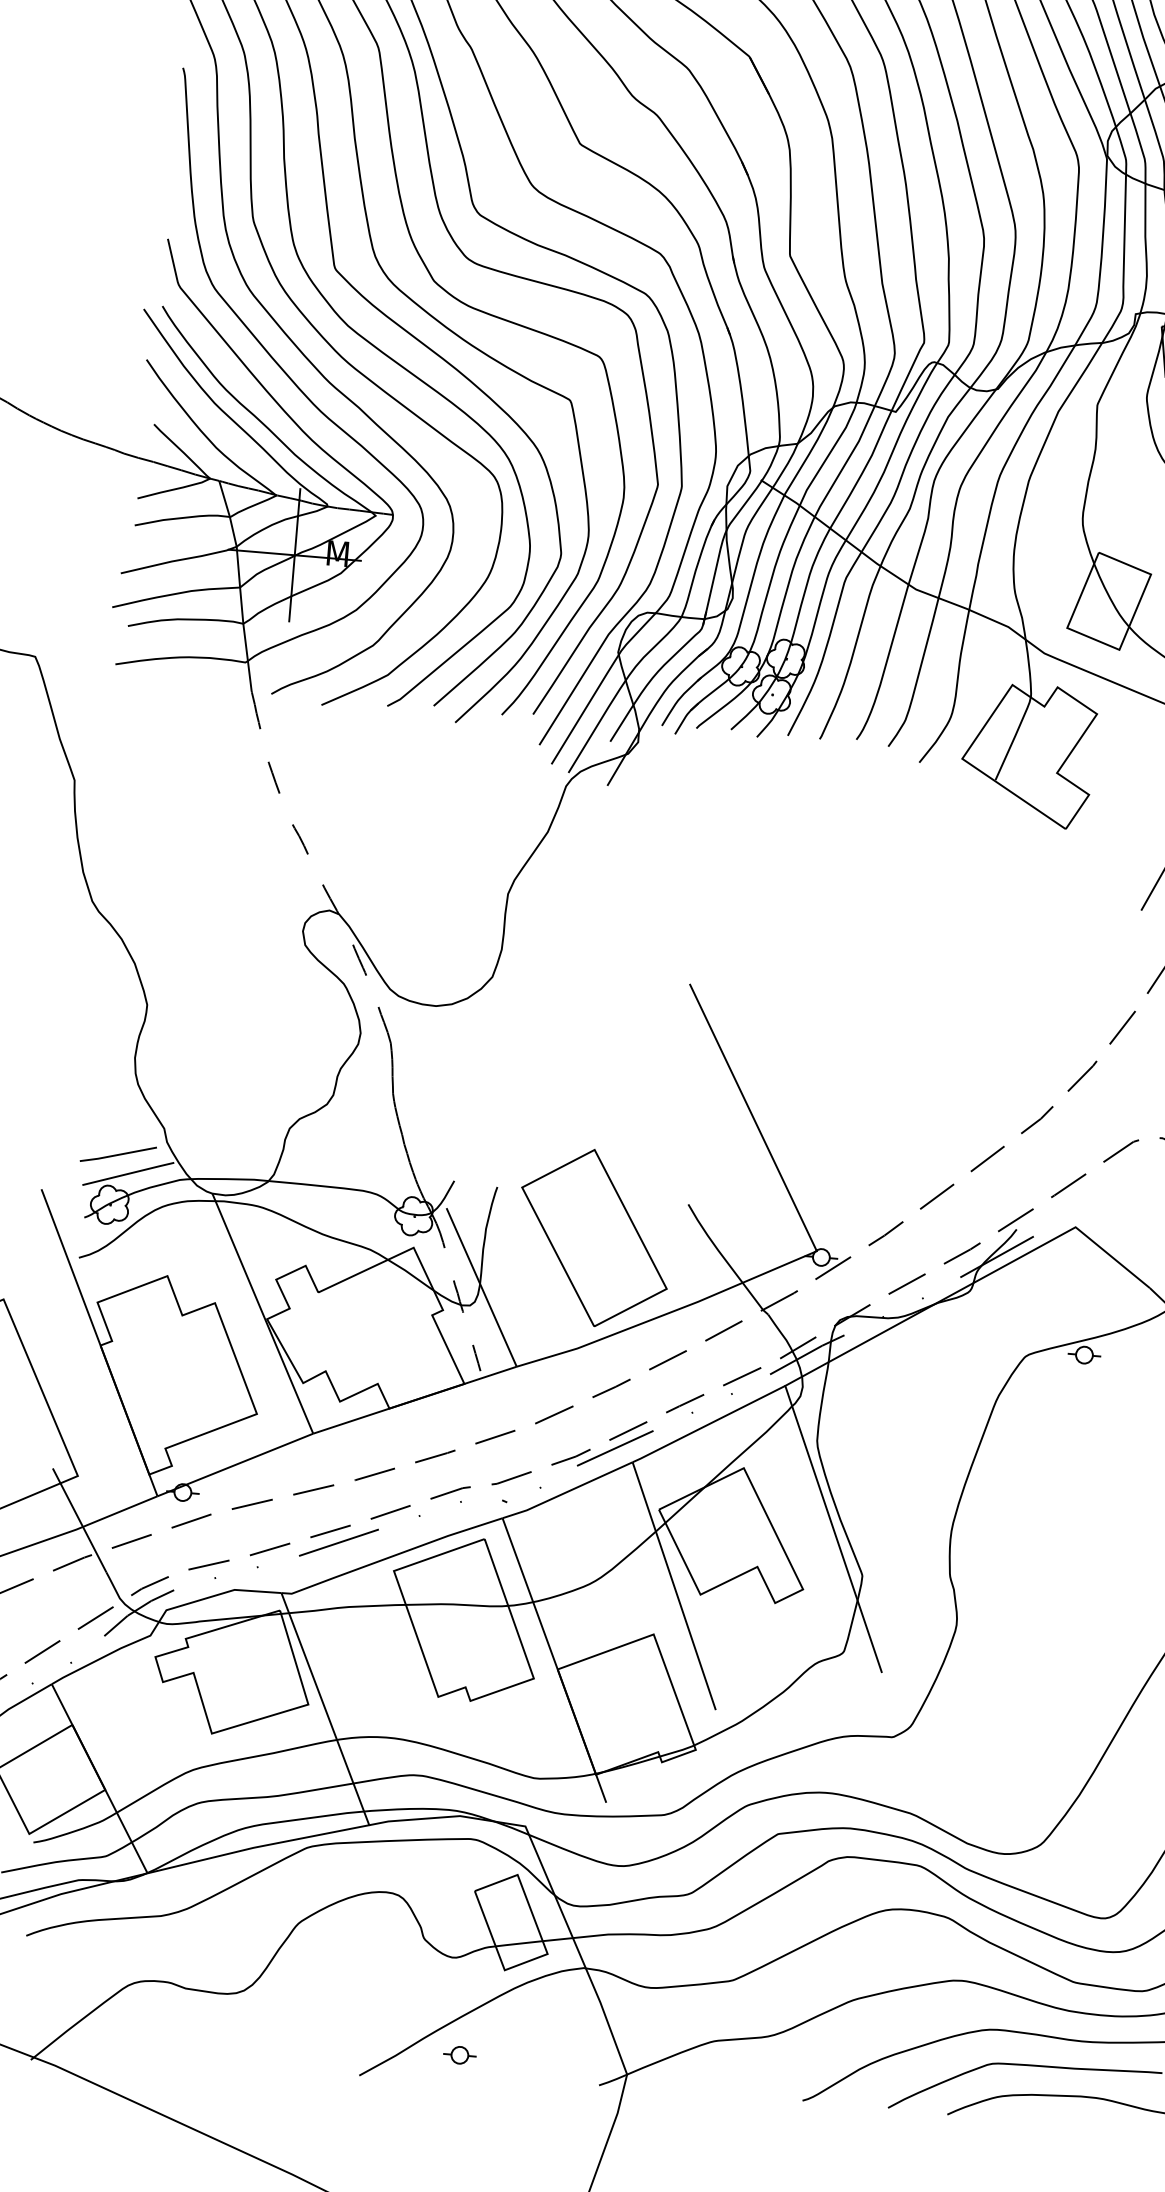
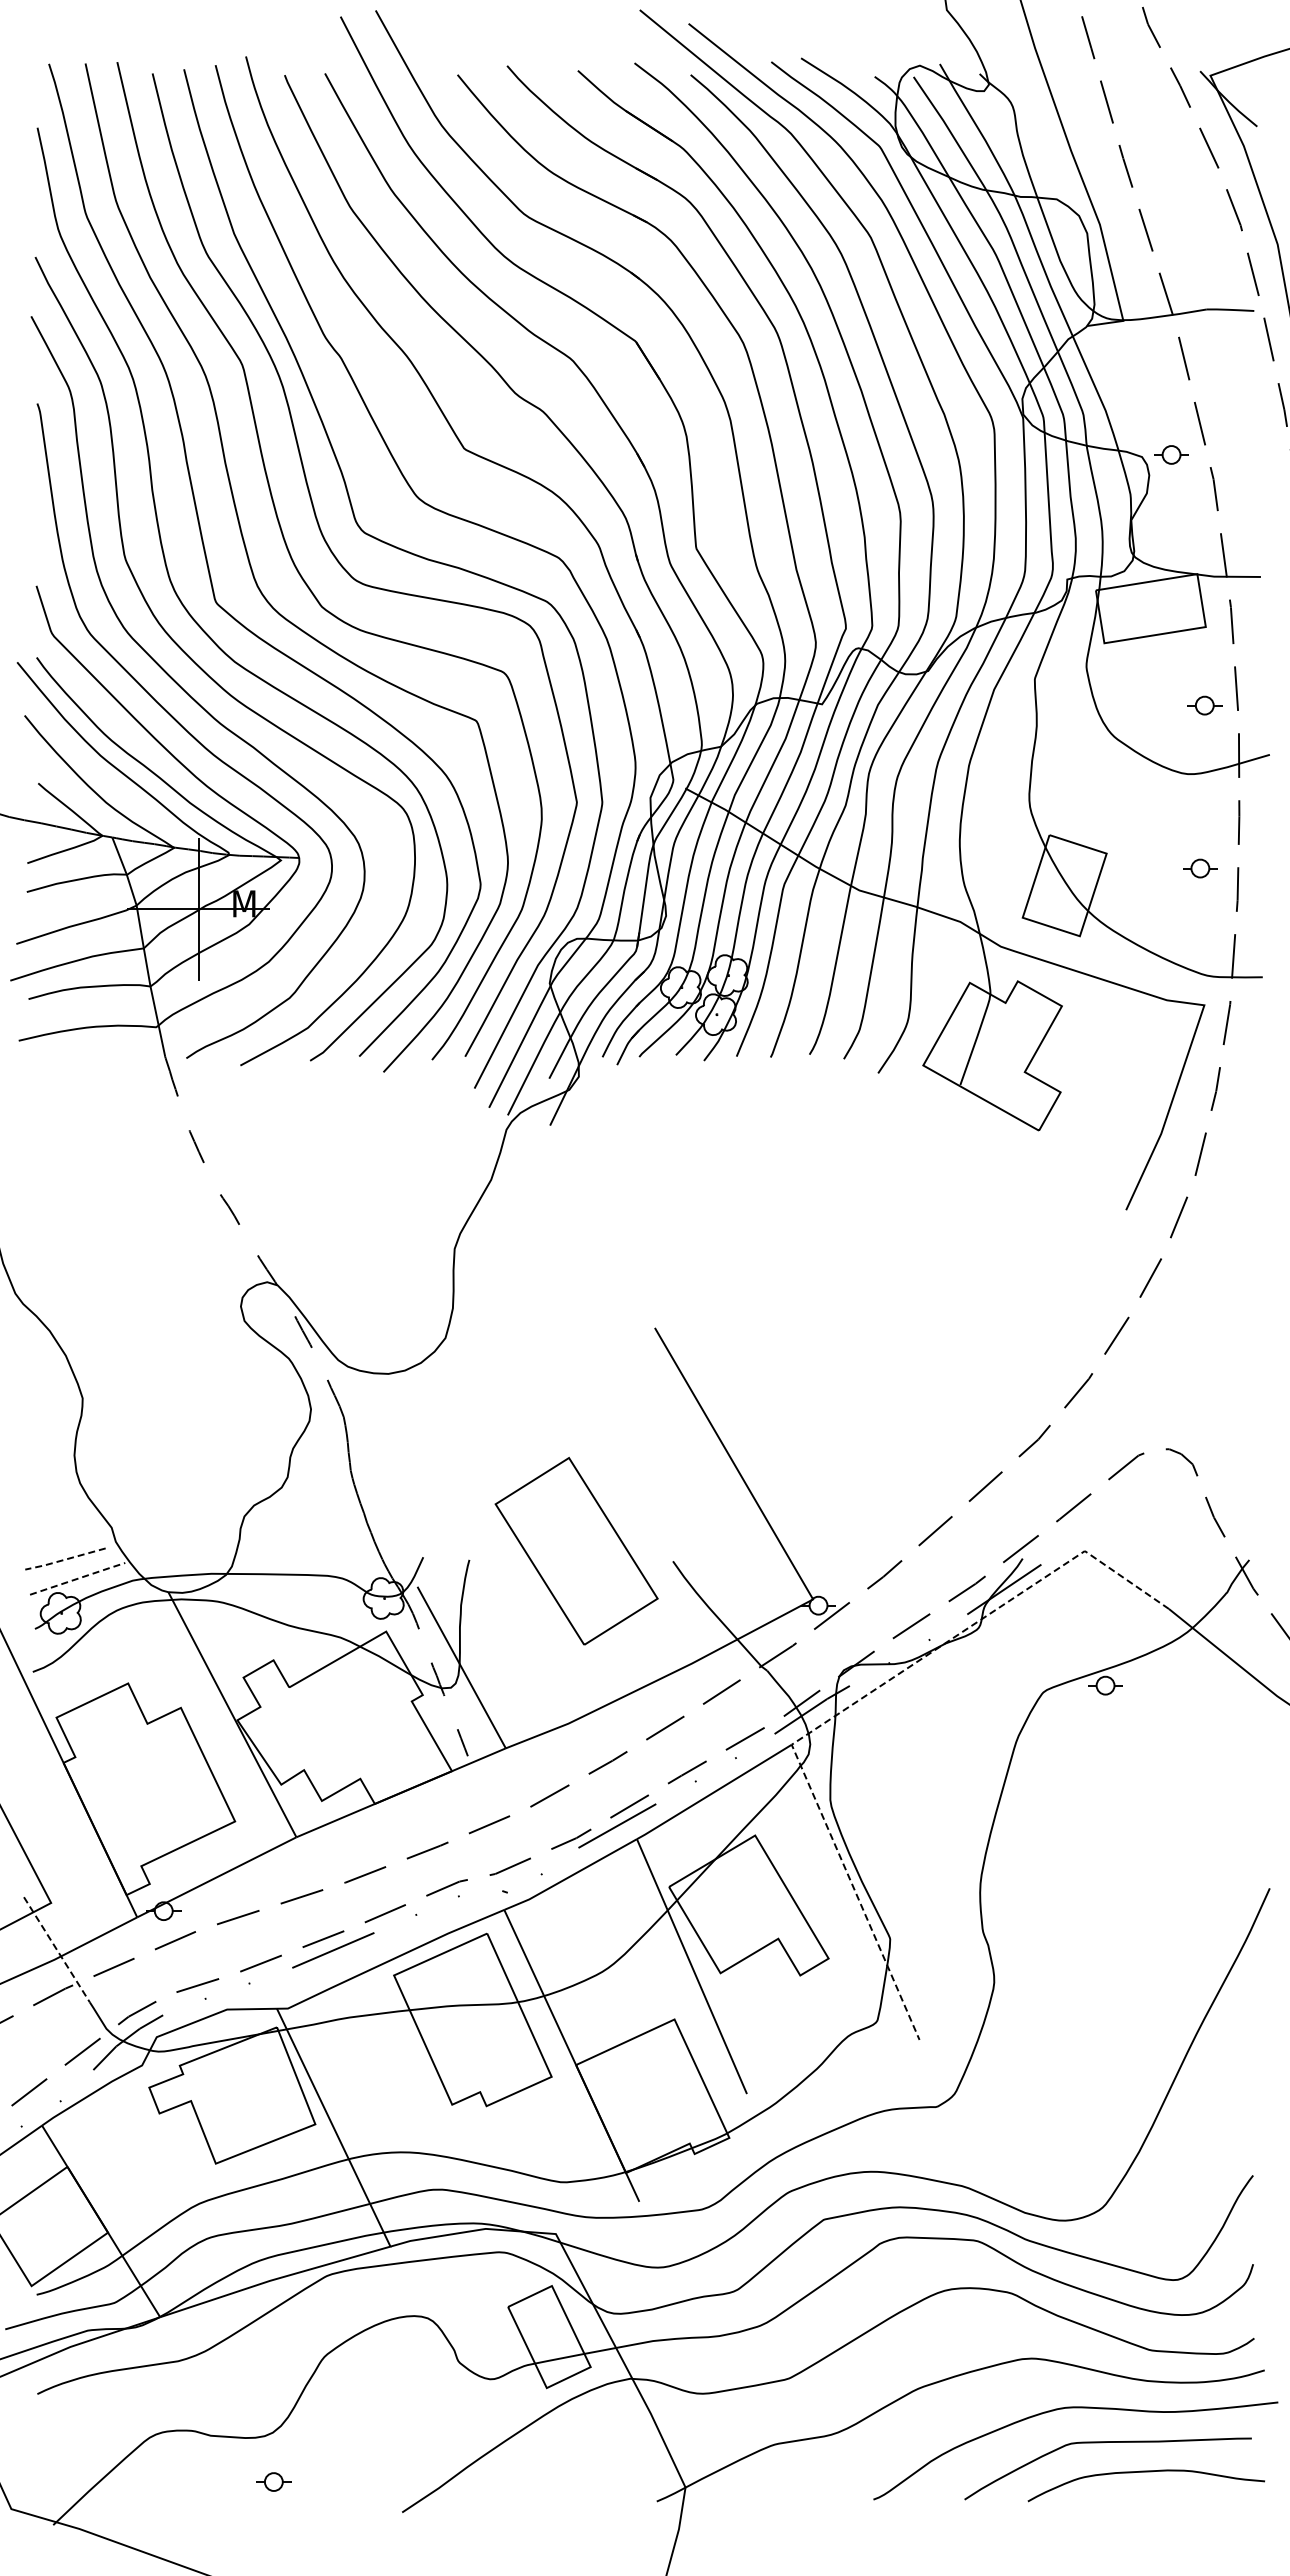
line: (117, 1154) -> (64, 1559), solid -> dashed
line: (129, 1173) -> (78, 1578), solid -> dashed
part: (594, 1238) -> (576, 1551), moved
line: (839, 1356) -> (846, 1708), solid -> dashed
line: (80, 1521) -> (57, 1950), solid -> dashed
part: (459, 2054) -> (273, 2481), moved

